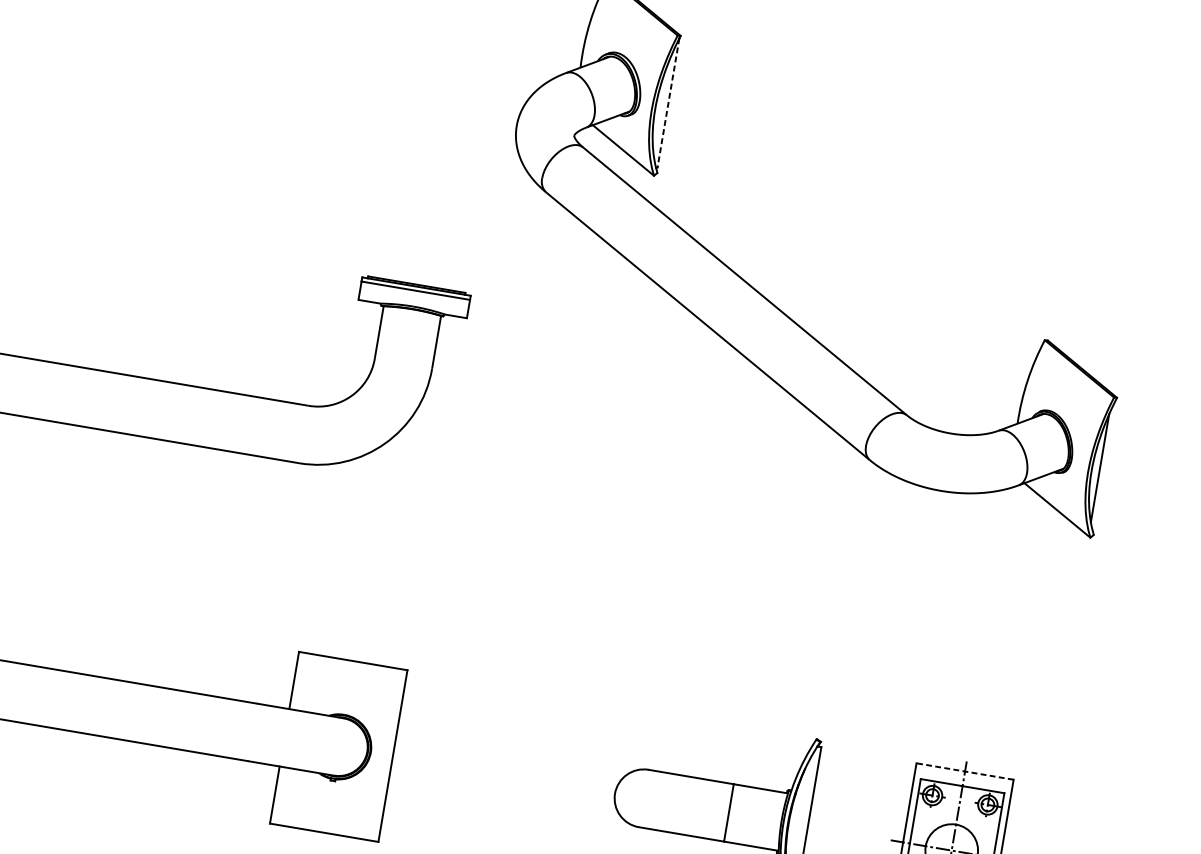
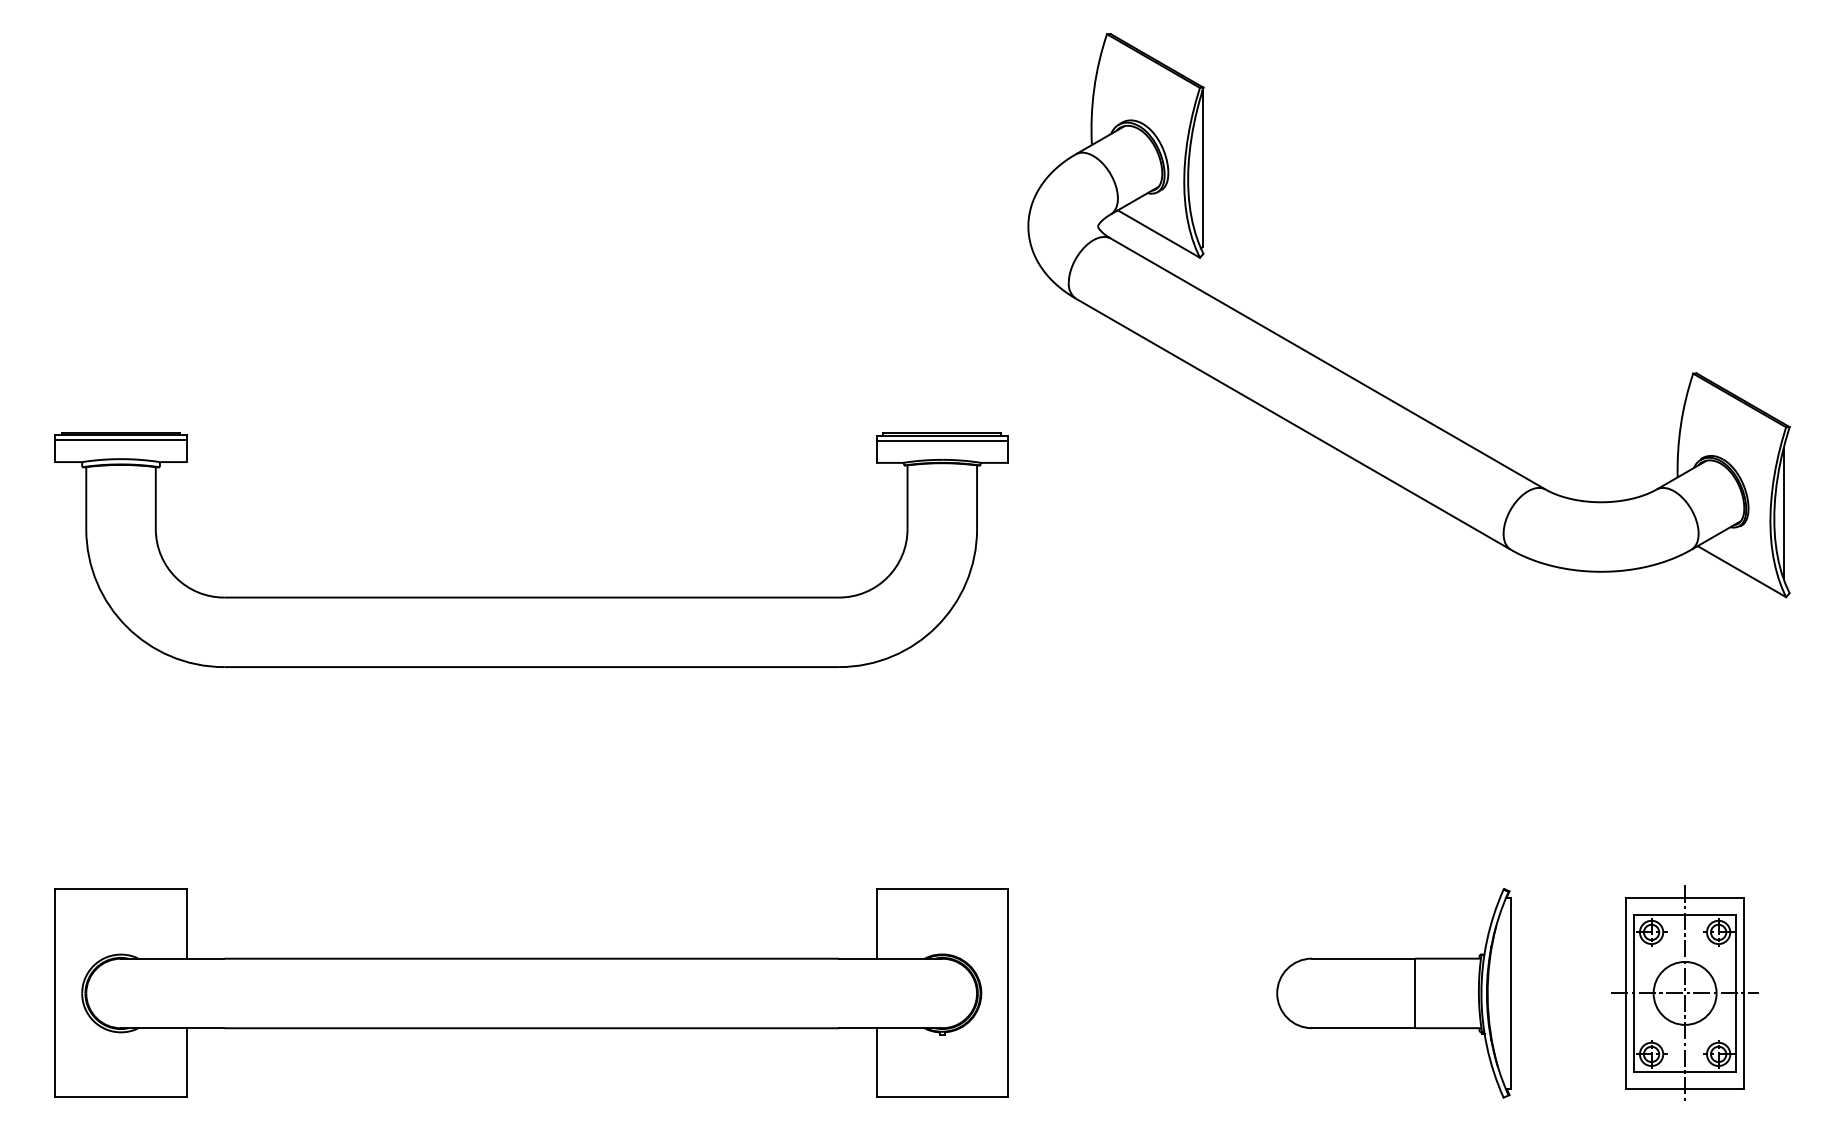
line: (668, 103) -> (1202, 169), dashed -> solid
line: (965, 771) -> (1685, 897), dashed -> solid

